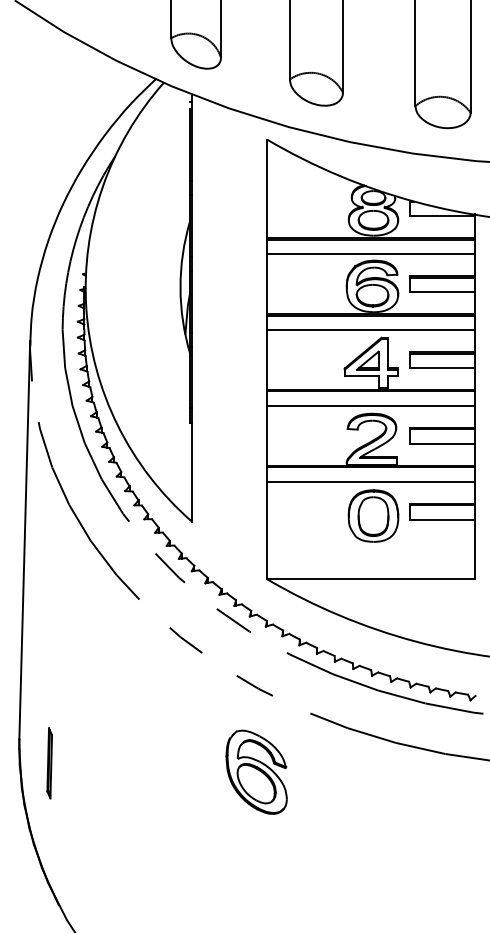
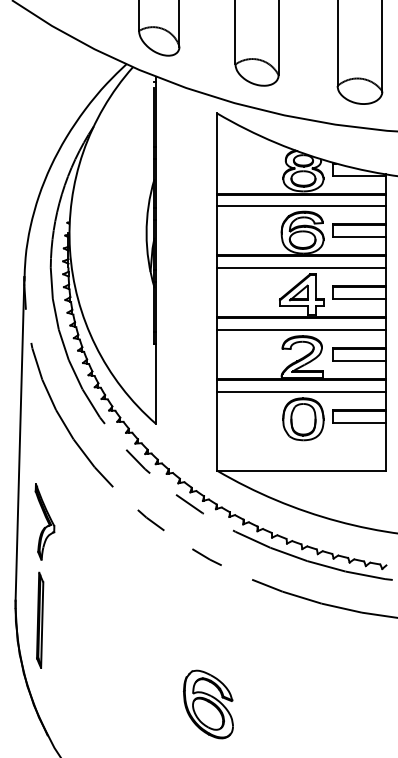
part: (54, 641) -> (44, 521), added
part: (49, 762) -> (40, 619), size x1.67
part: (255, 772) -> (207, 704), moved

